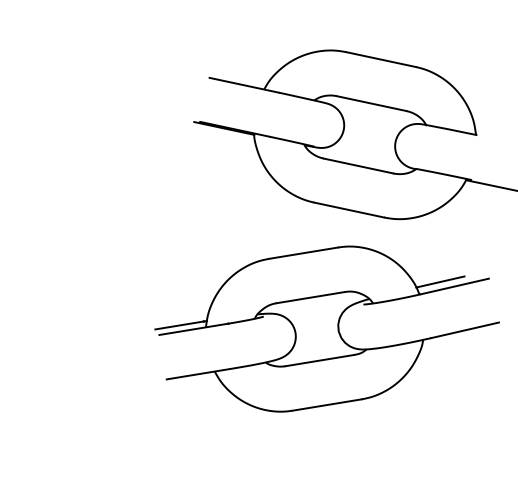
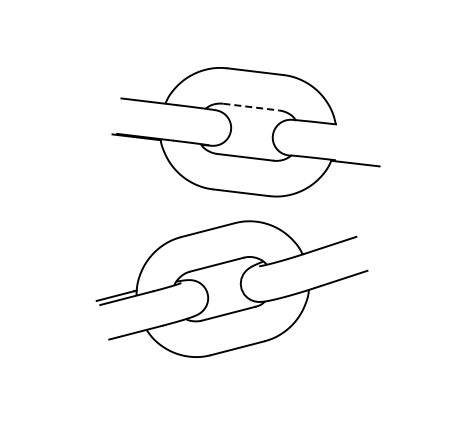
line: (371, 104) -> (251, 107), solid -> dashed
line: (439, 281) -> (317, 242), removed

